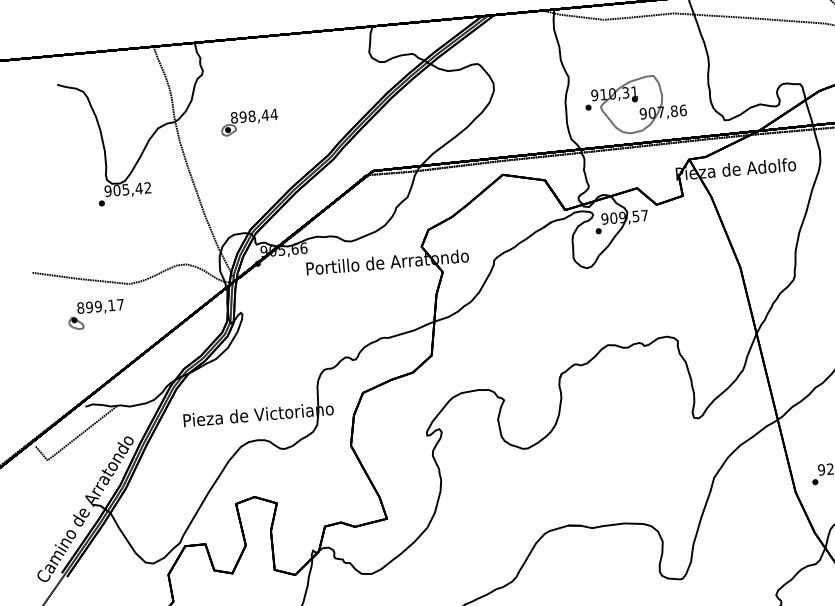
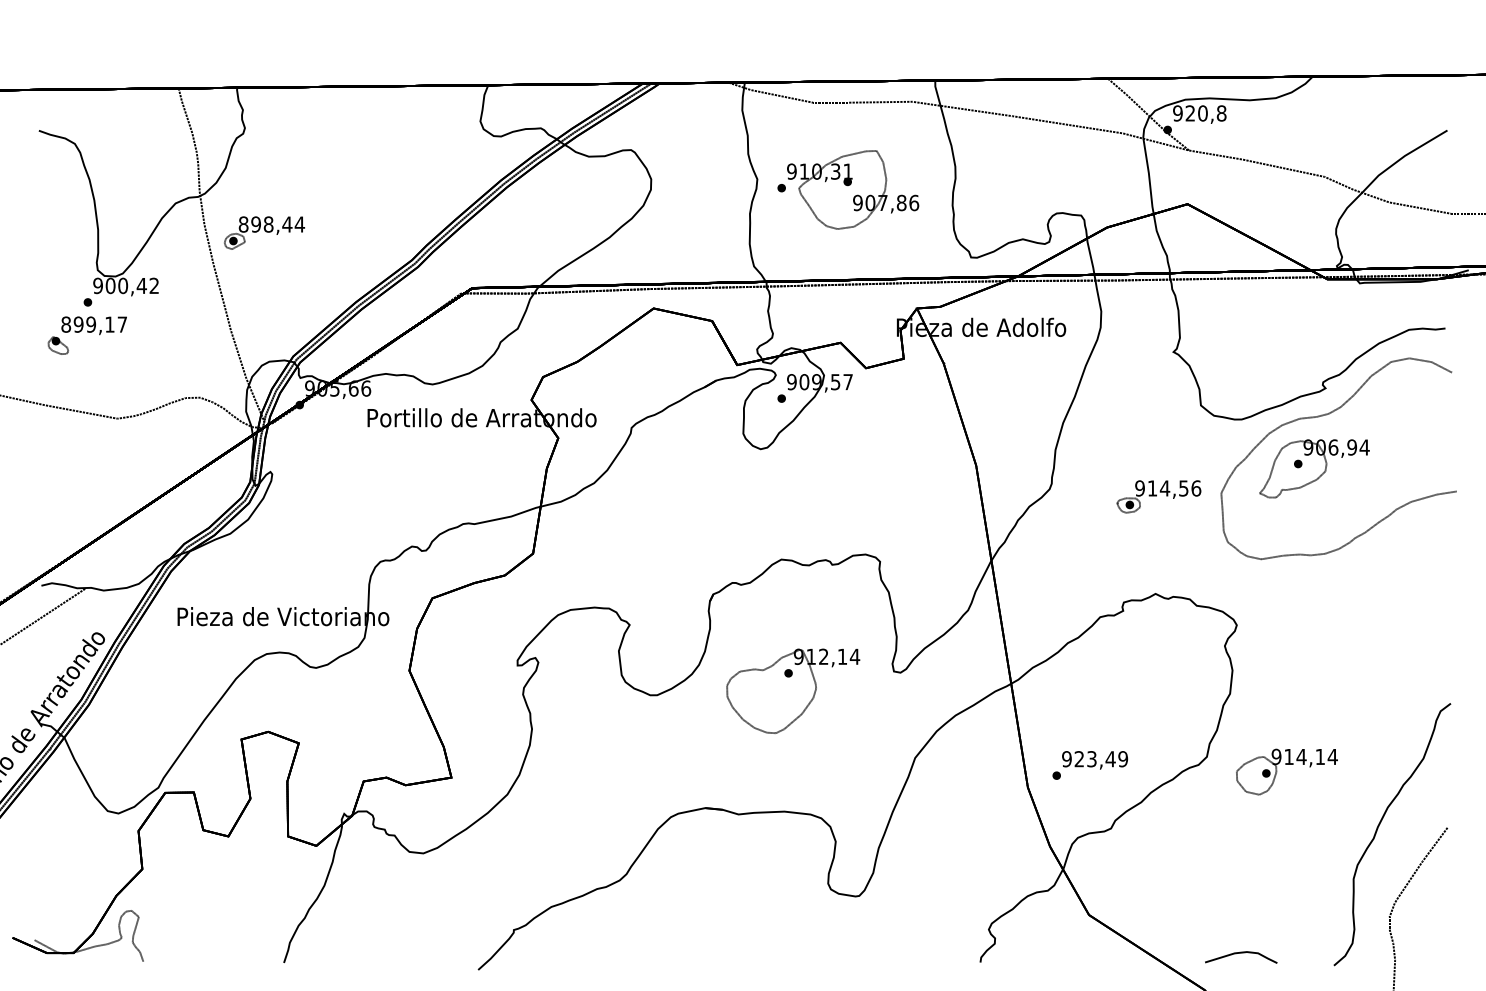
part: (635, 104) -> (848, 189), moved
part: (249, 122) -> (264, 232), moved
text: (126, 189) -> (123, 285), 905,42 -> 900,42
part: (95, 314) -> (86, 335), moved
part: (624, 437) -> (793, 690), added

